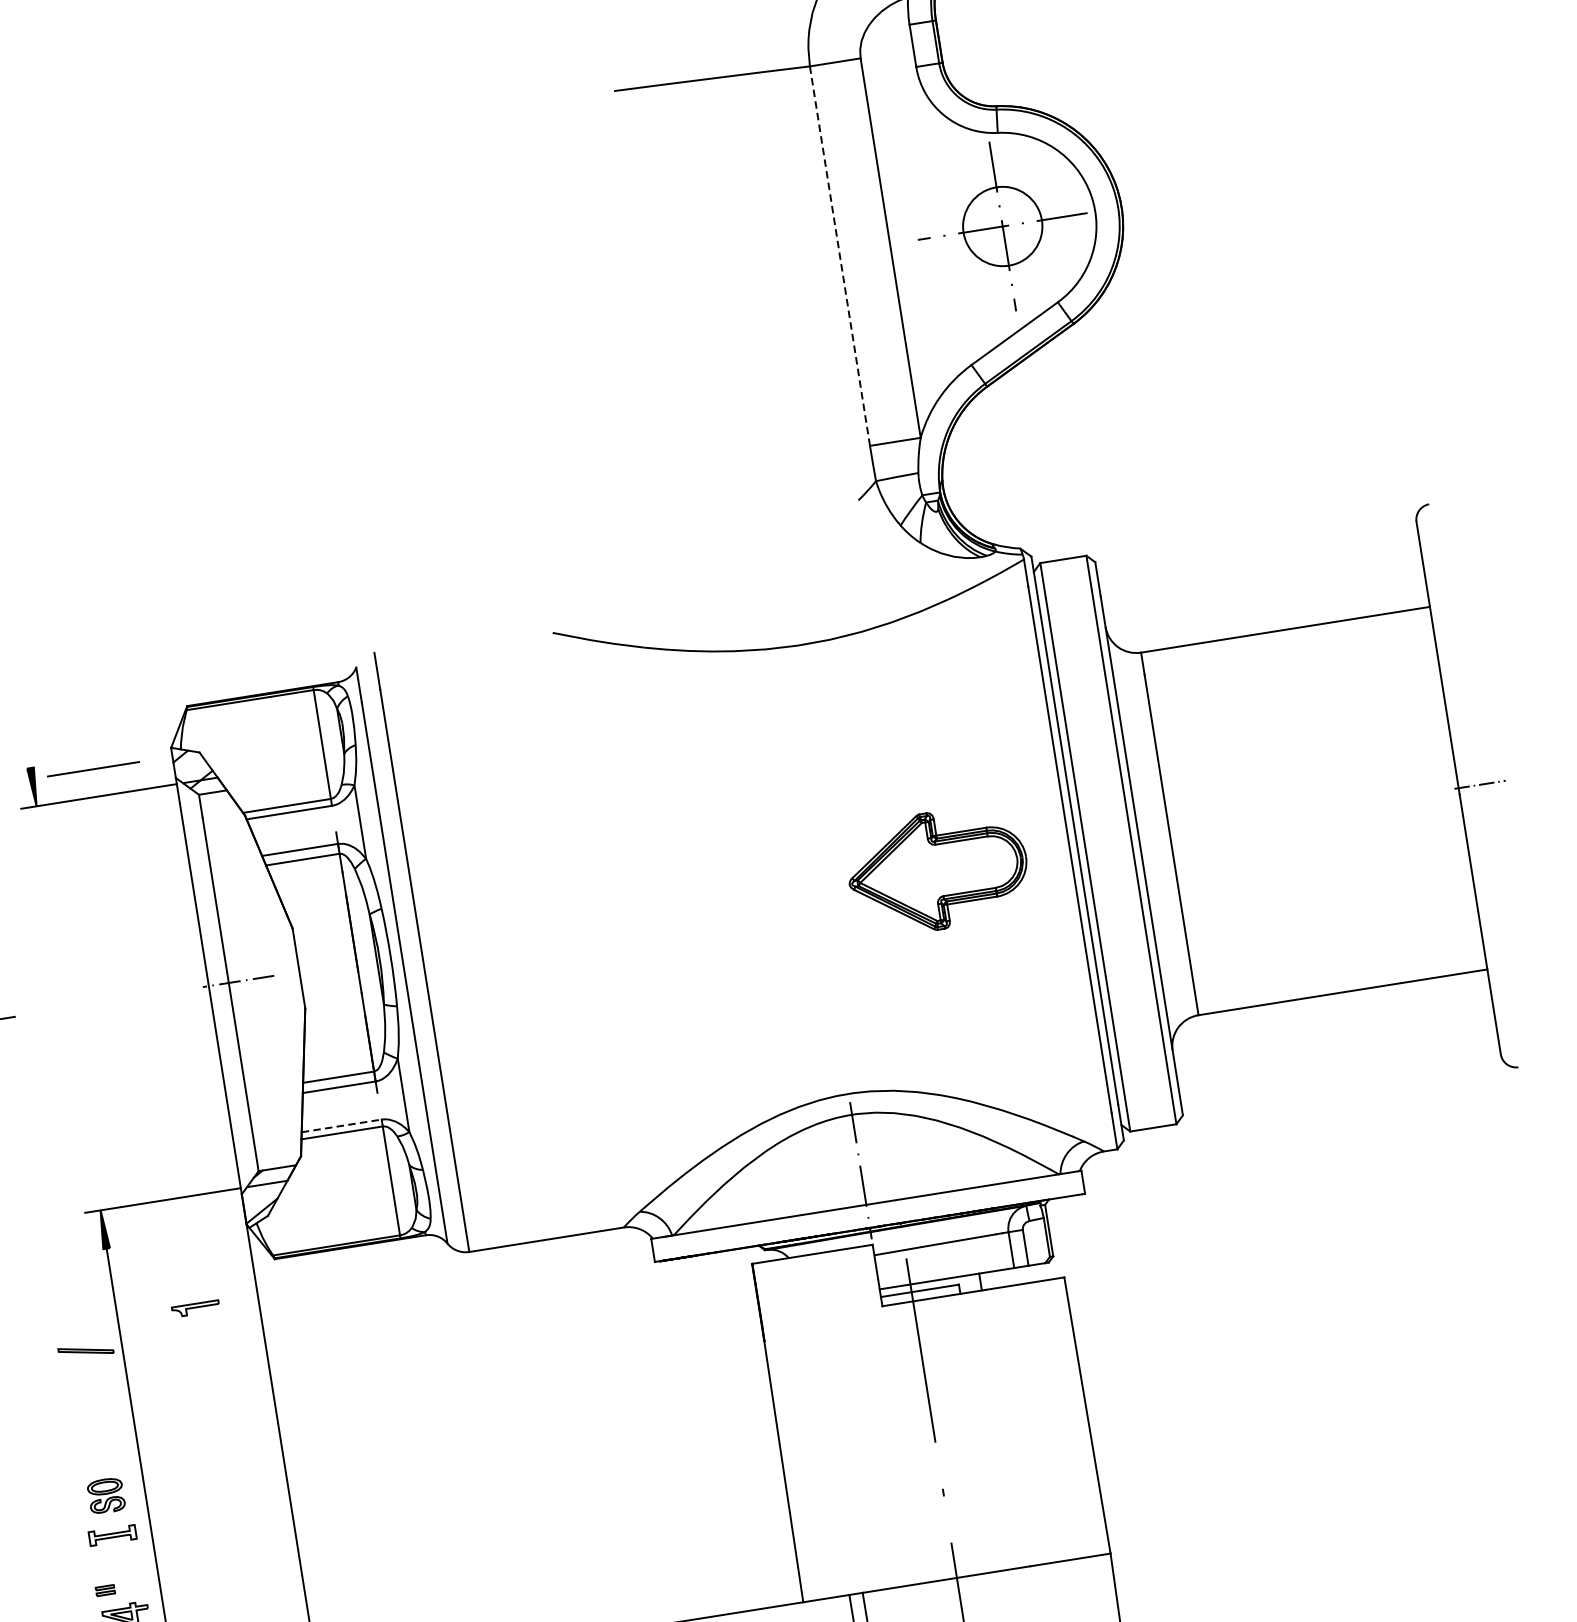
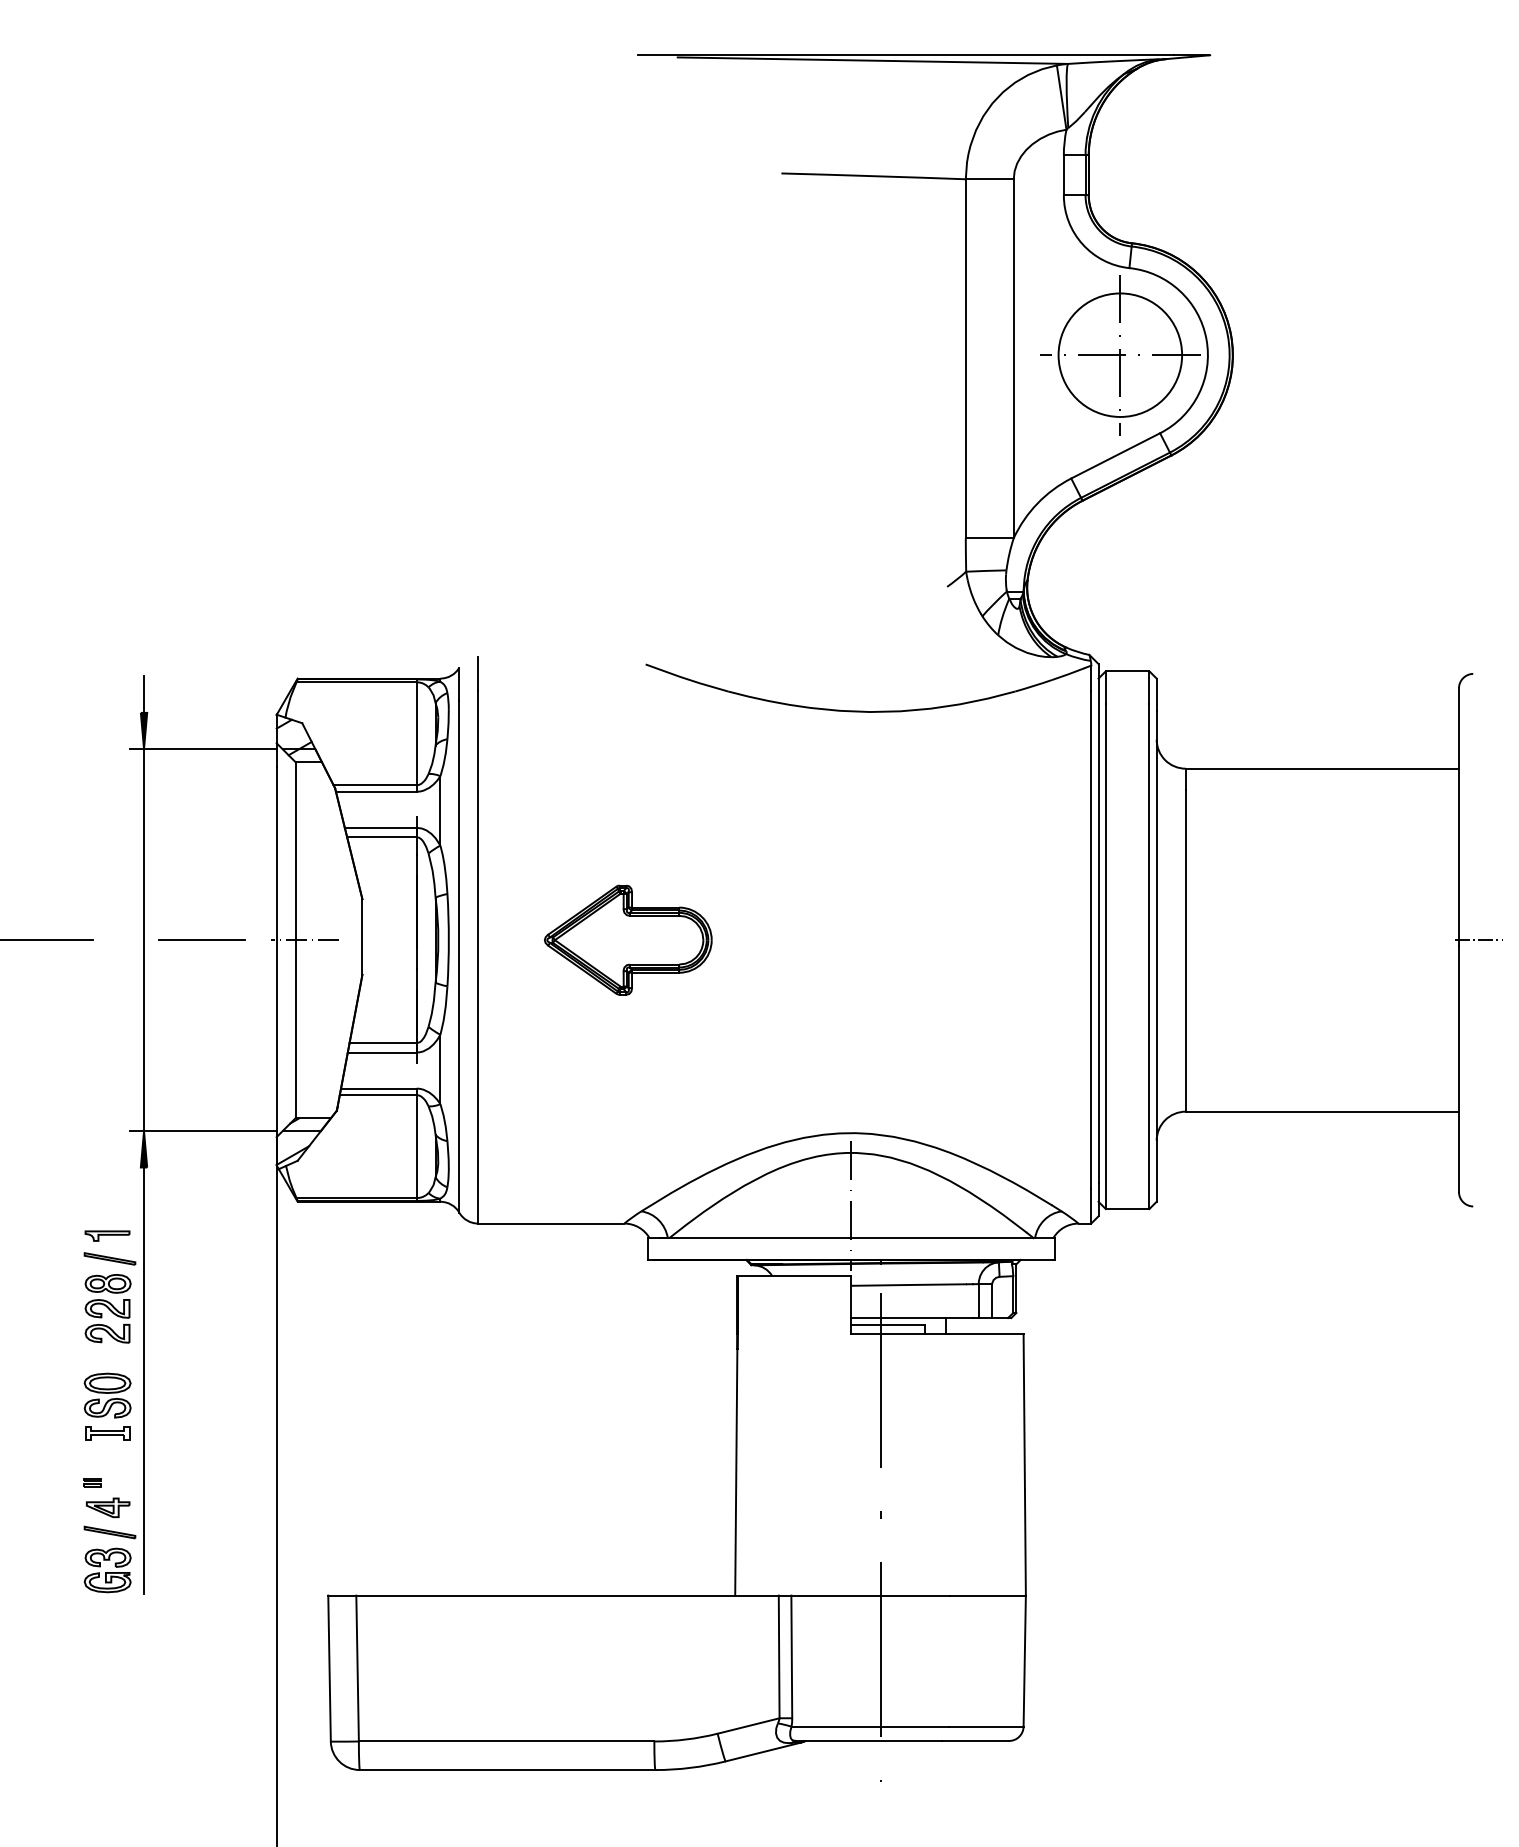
circle: (1002, 225) -> (1120, 354), size x1.67
line: (839, 256) -> (965, 359), dashed -> solid
line: (27, 748) -> (144, 694), added
line: (92, 768) -> (201, 939), moved
part: (937, 869) -> (628, 939), moved
line: (69, 1008) -> (144, 940), added
line: (341, 1125) -> (378, 1088), dashed -> solid
part: (195, 1308) -> (107, 1235), moved
part: (91, 1403) -> (107, 1308), added
part: (106, 1495) -> (107, 1395), size x1.43

